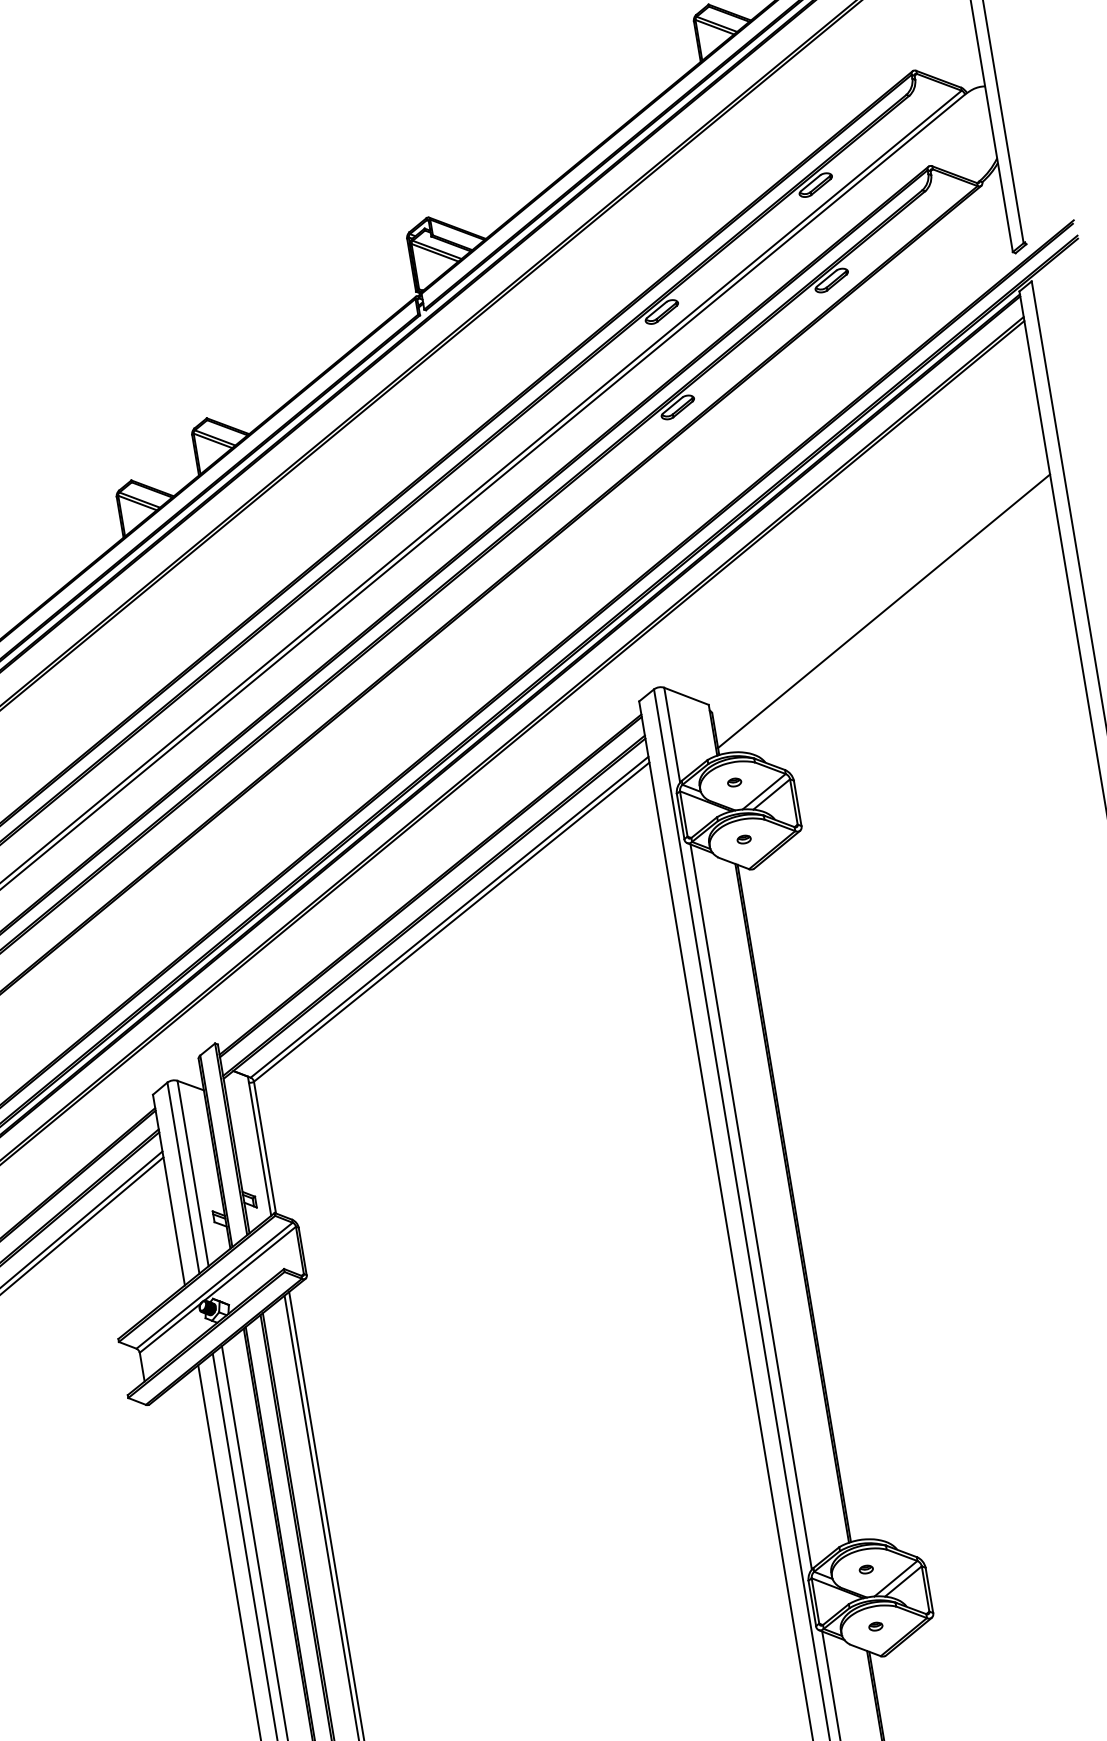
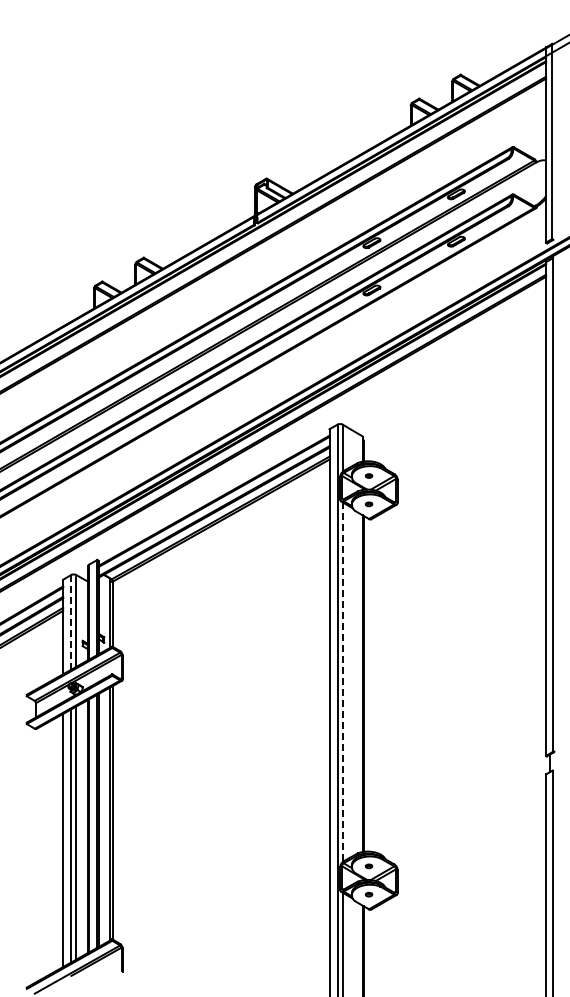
line: (883, 611) -> (454, 405), removed
line: (184, 1178) -> (71, 622), solid -> dashed
line: (750, 1207) -> (342, 682), solid -> dashed

